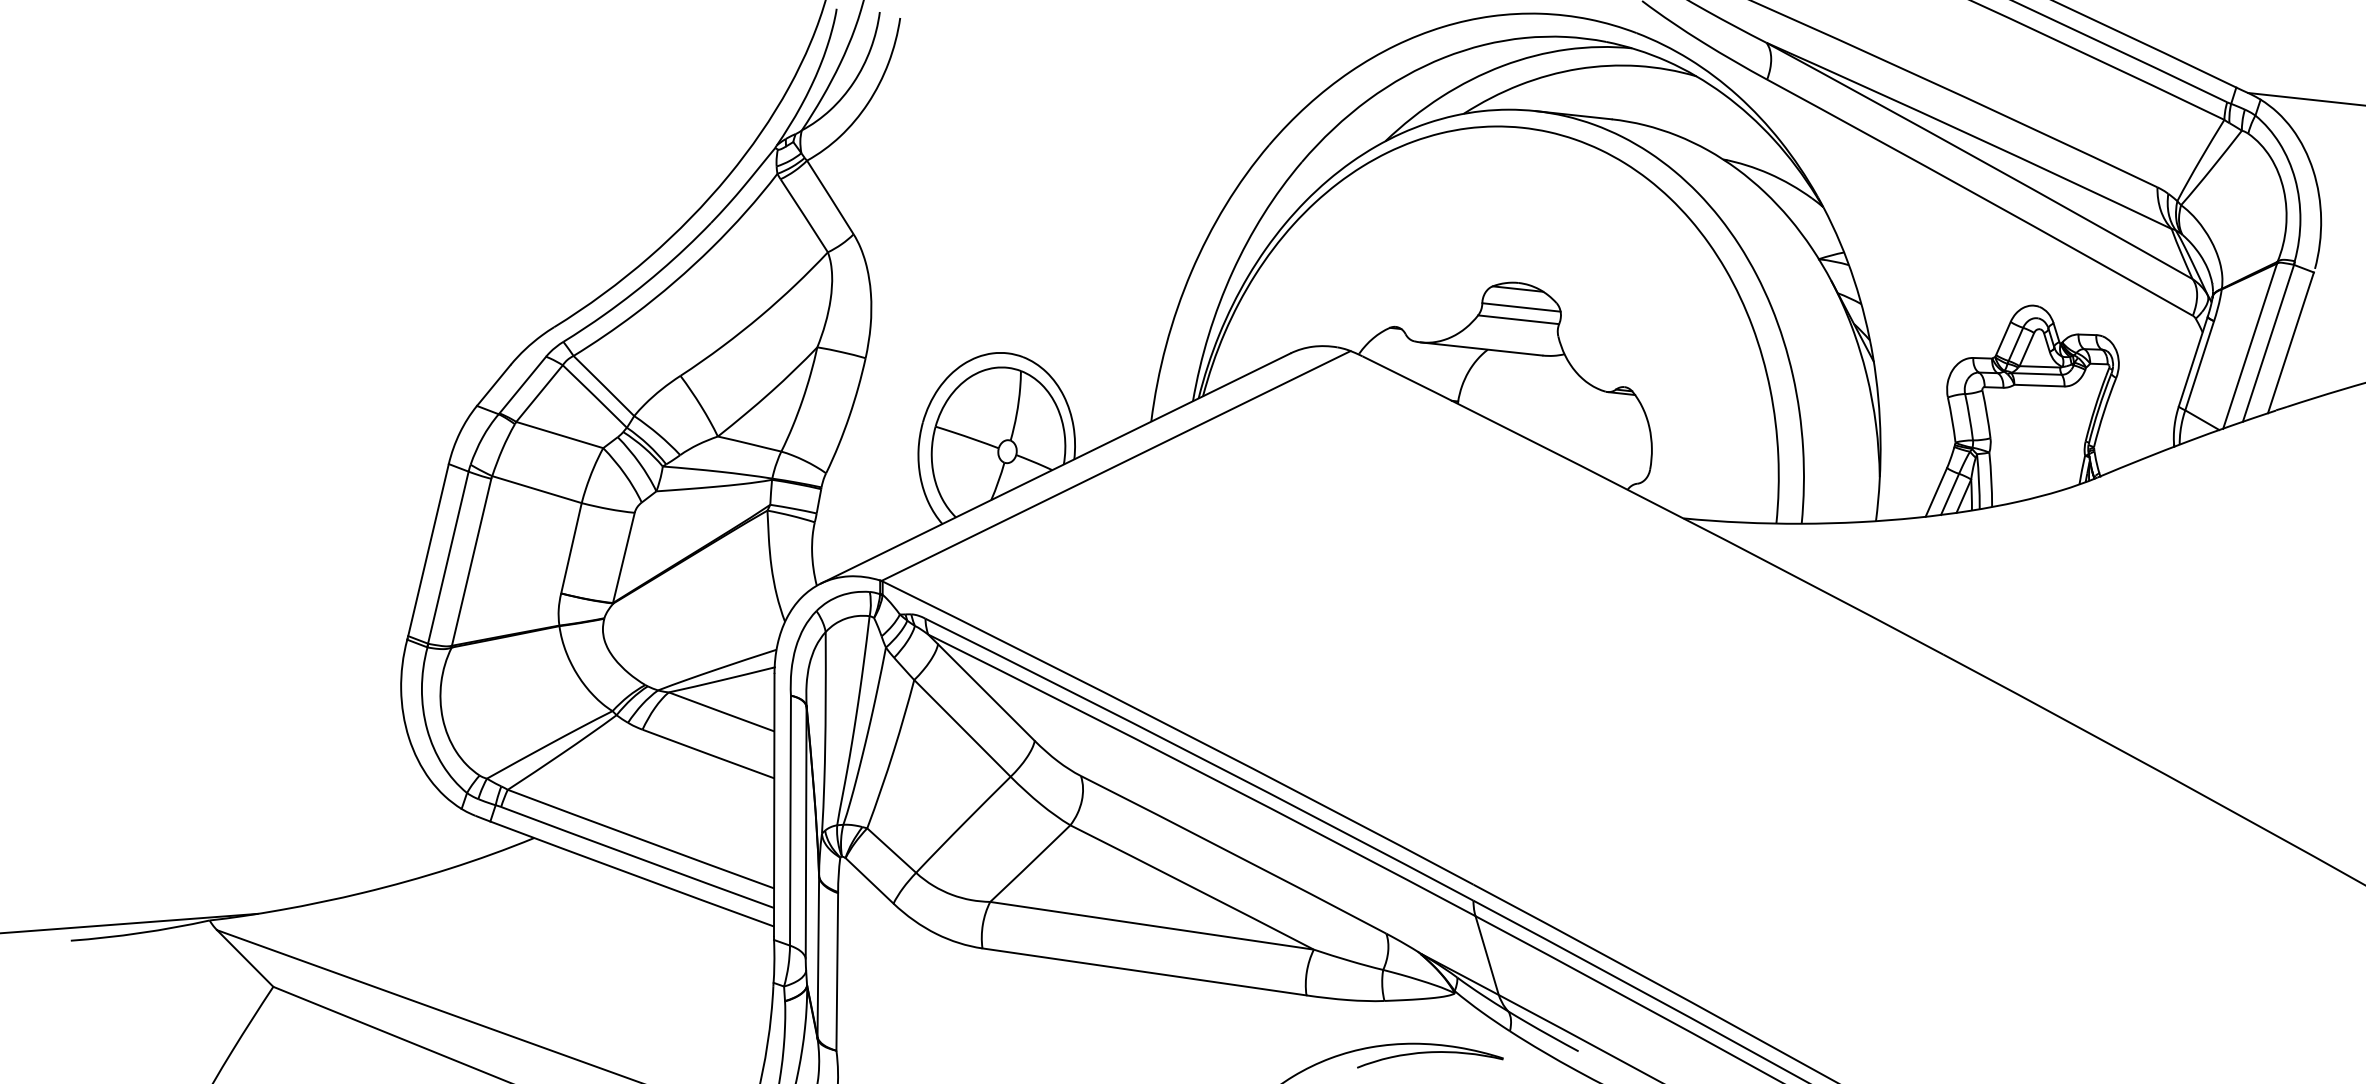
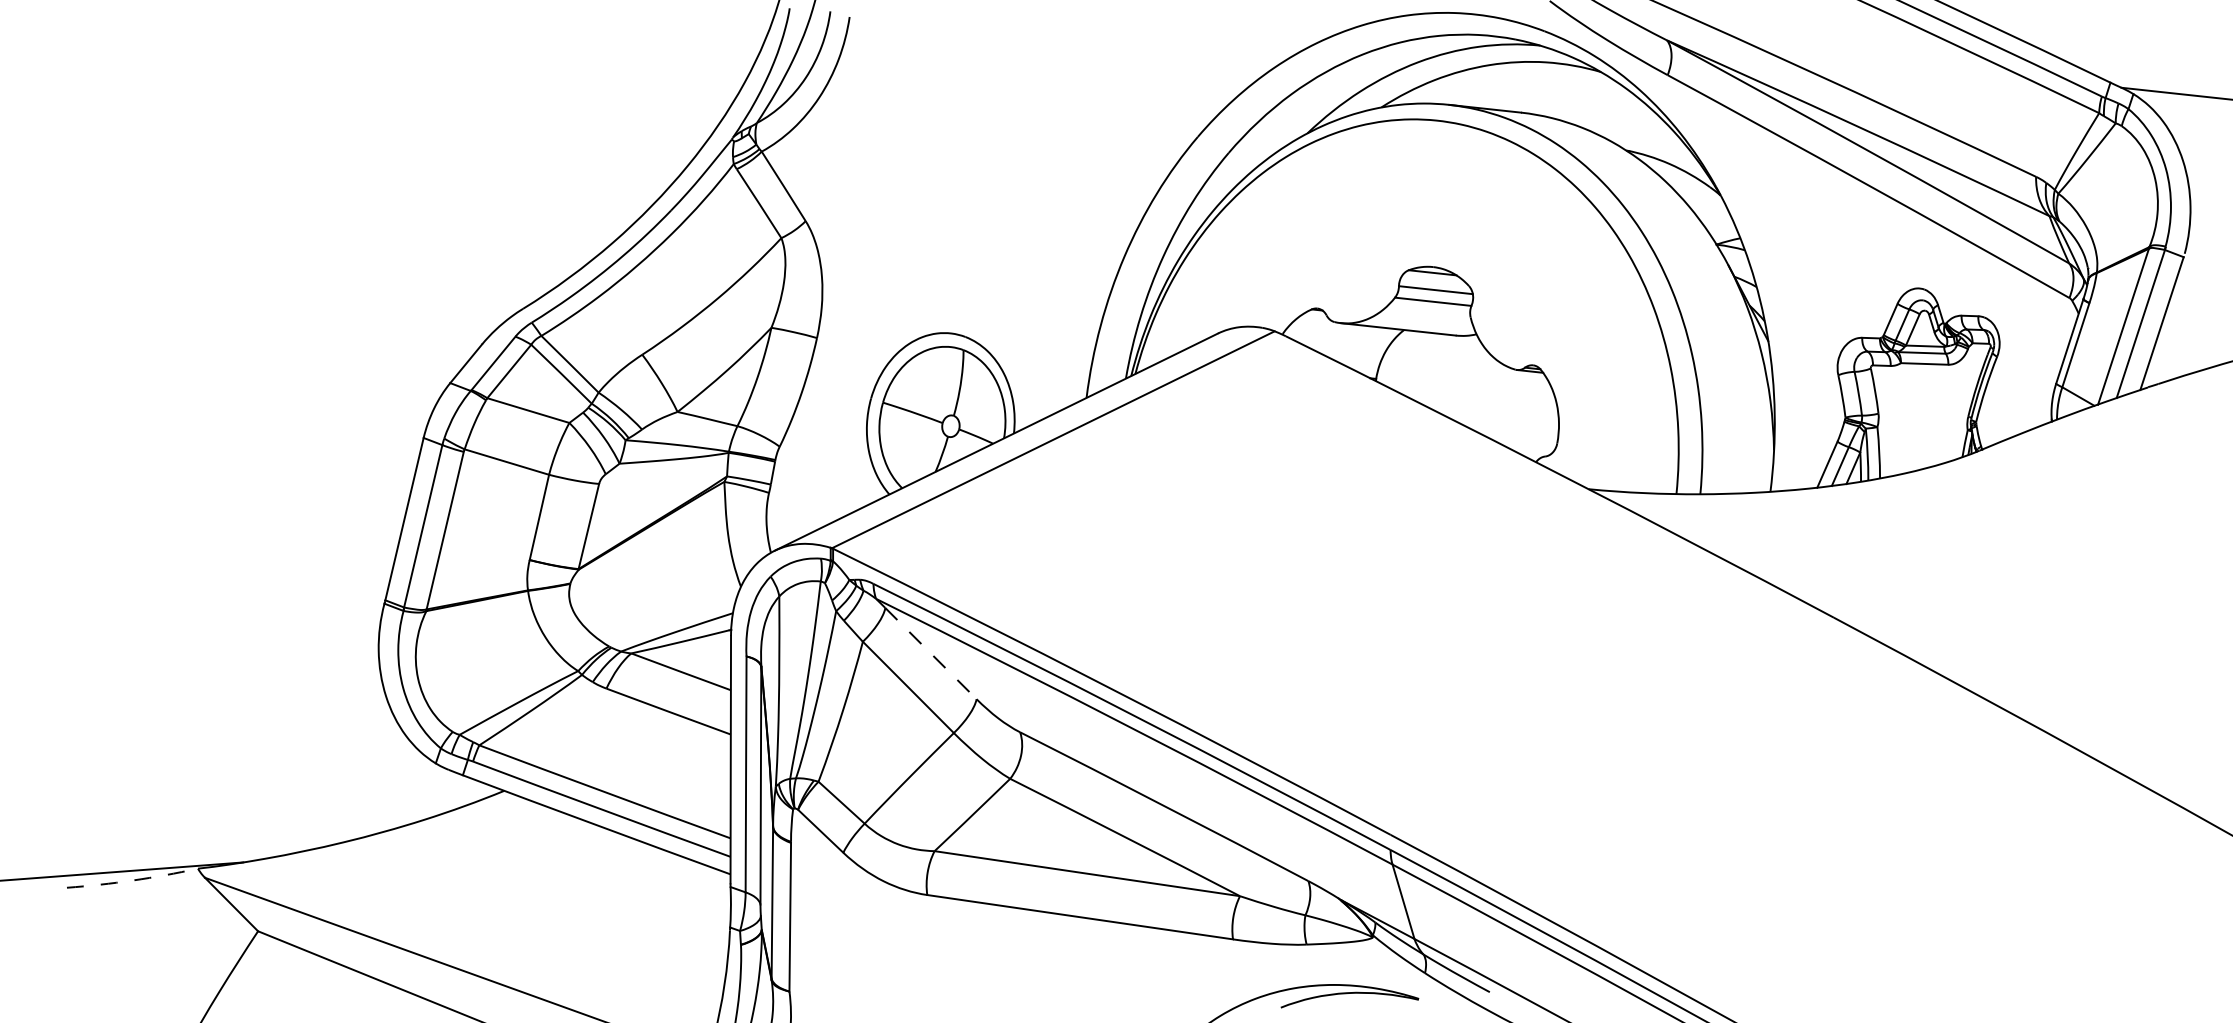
line: (986, 692) -> (931, 653), solid -> dashed
arc: (140, 933) -> (132, 880), solid -> dashed

